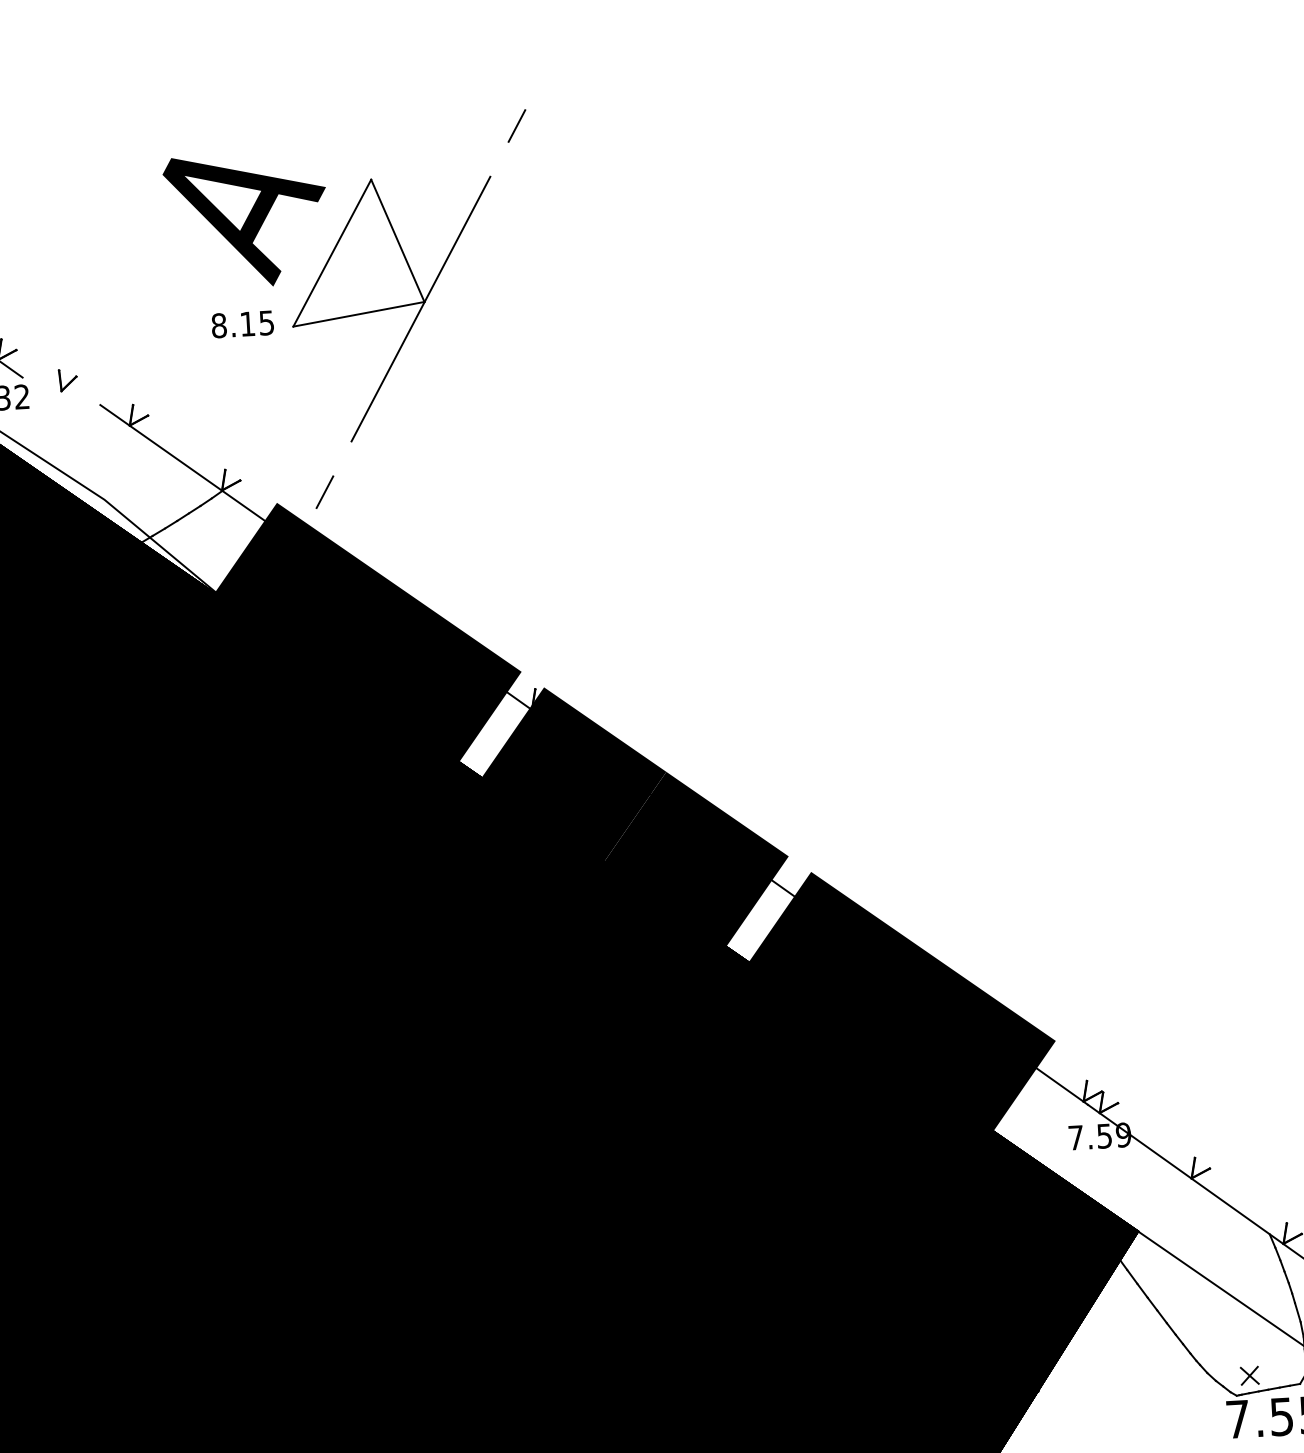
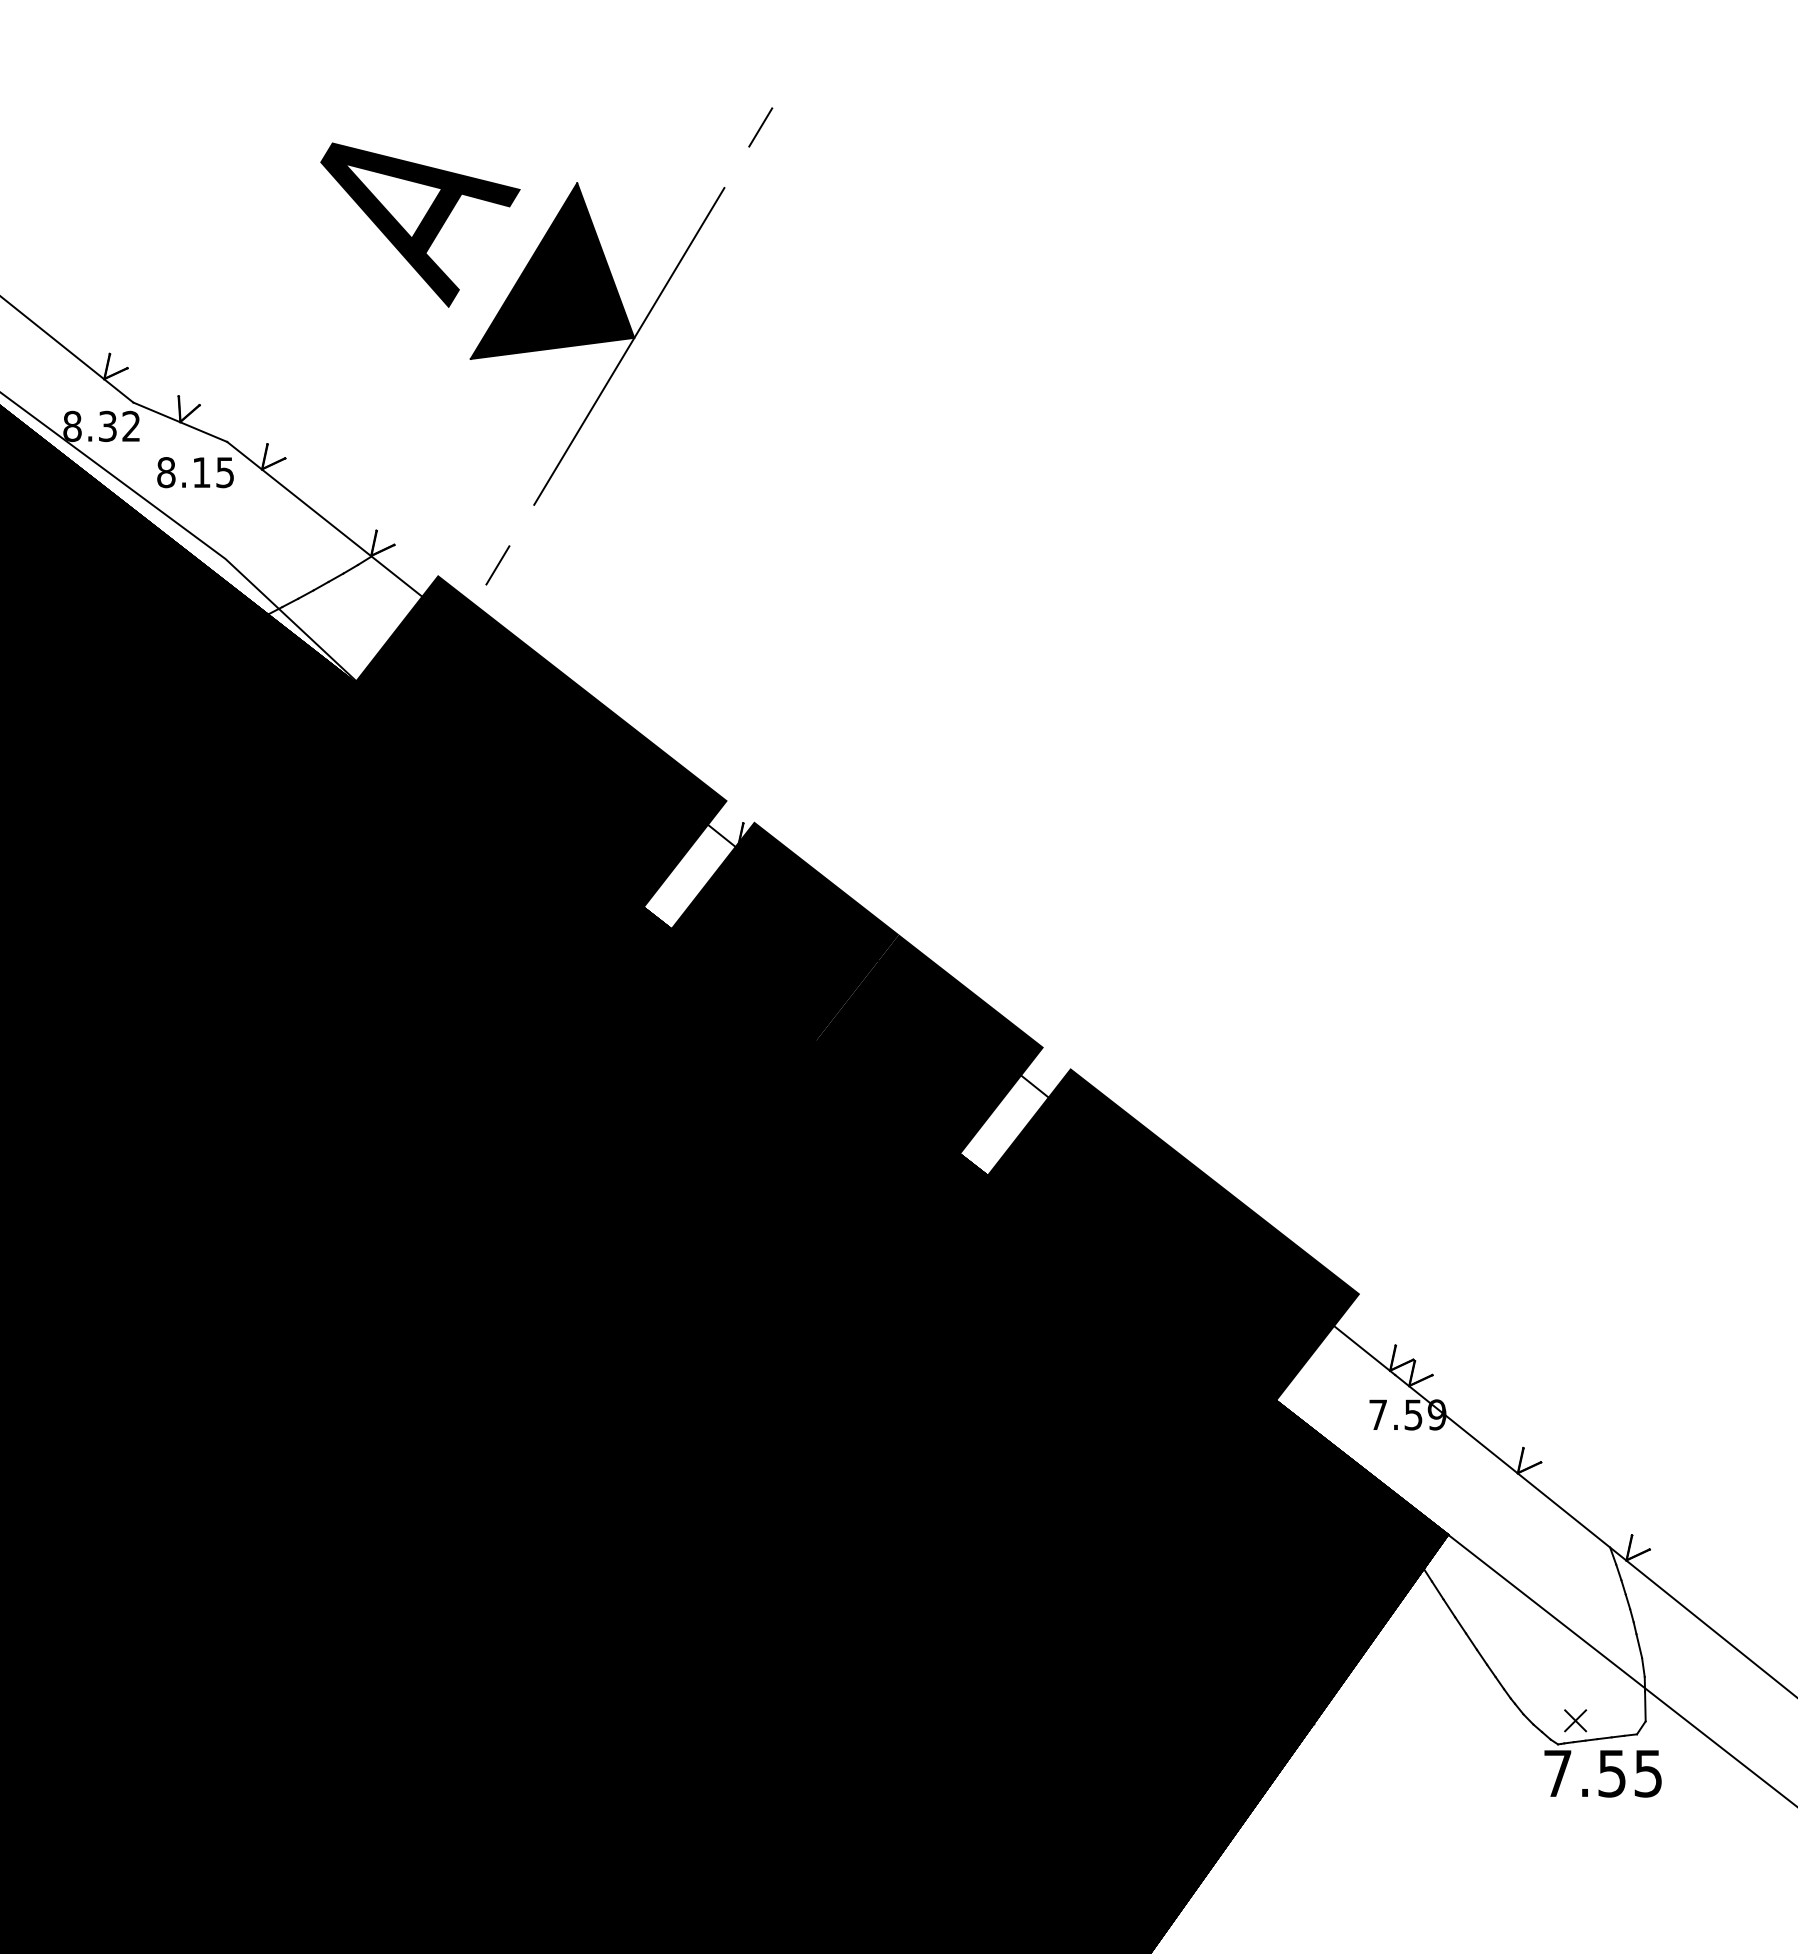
fill: (355, 251) -> (552, 270), added
text: (242, 324) -> (195, 472), moved
line: (61, 390) -> (180, 421), added

